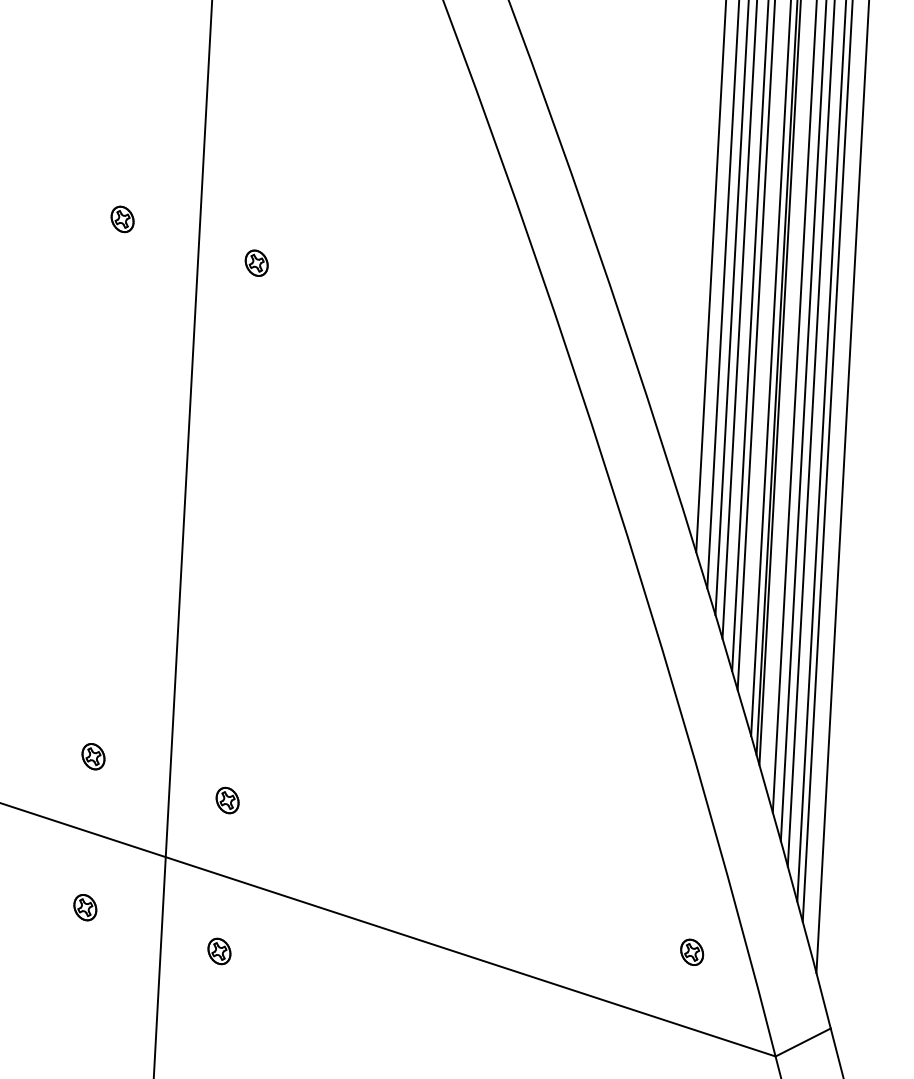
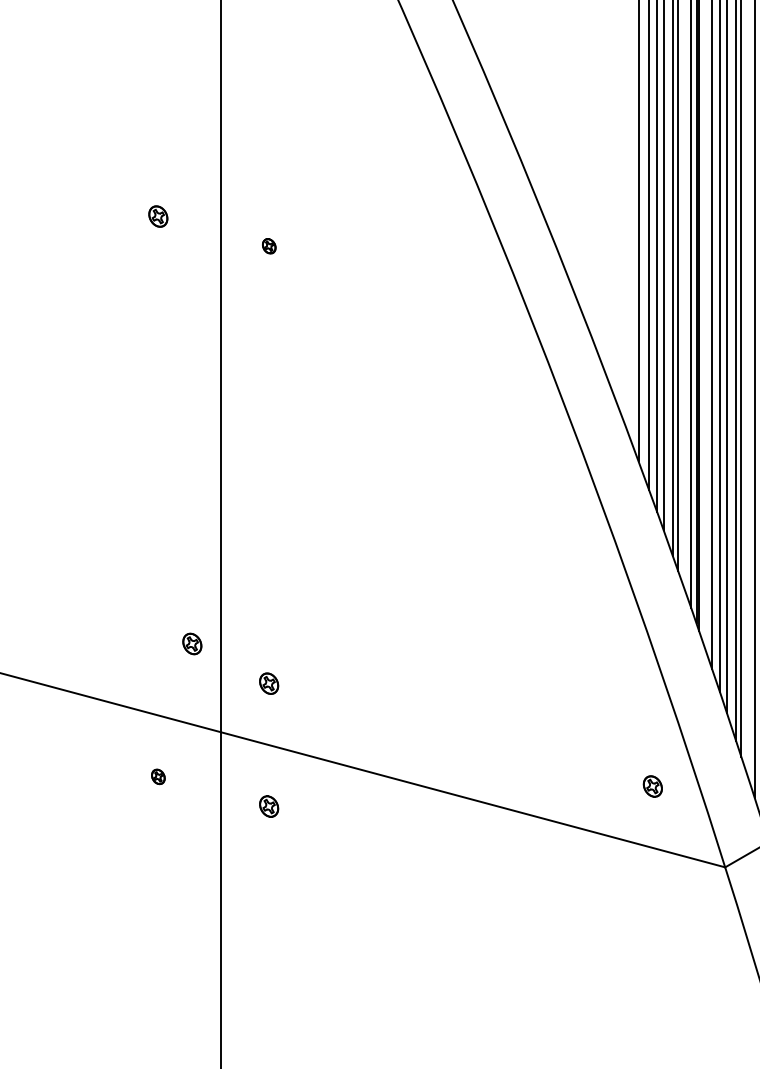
part: (257, 263) -> (269, 246), size x0.7
part: (93, 756) -> (192, 643), moved
part: (85, 907) -> (158, 776), size x0.7

